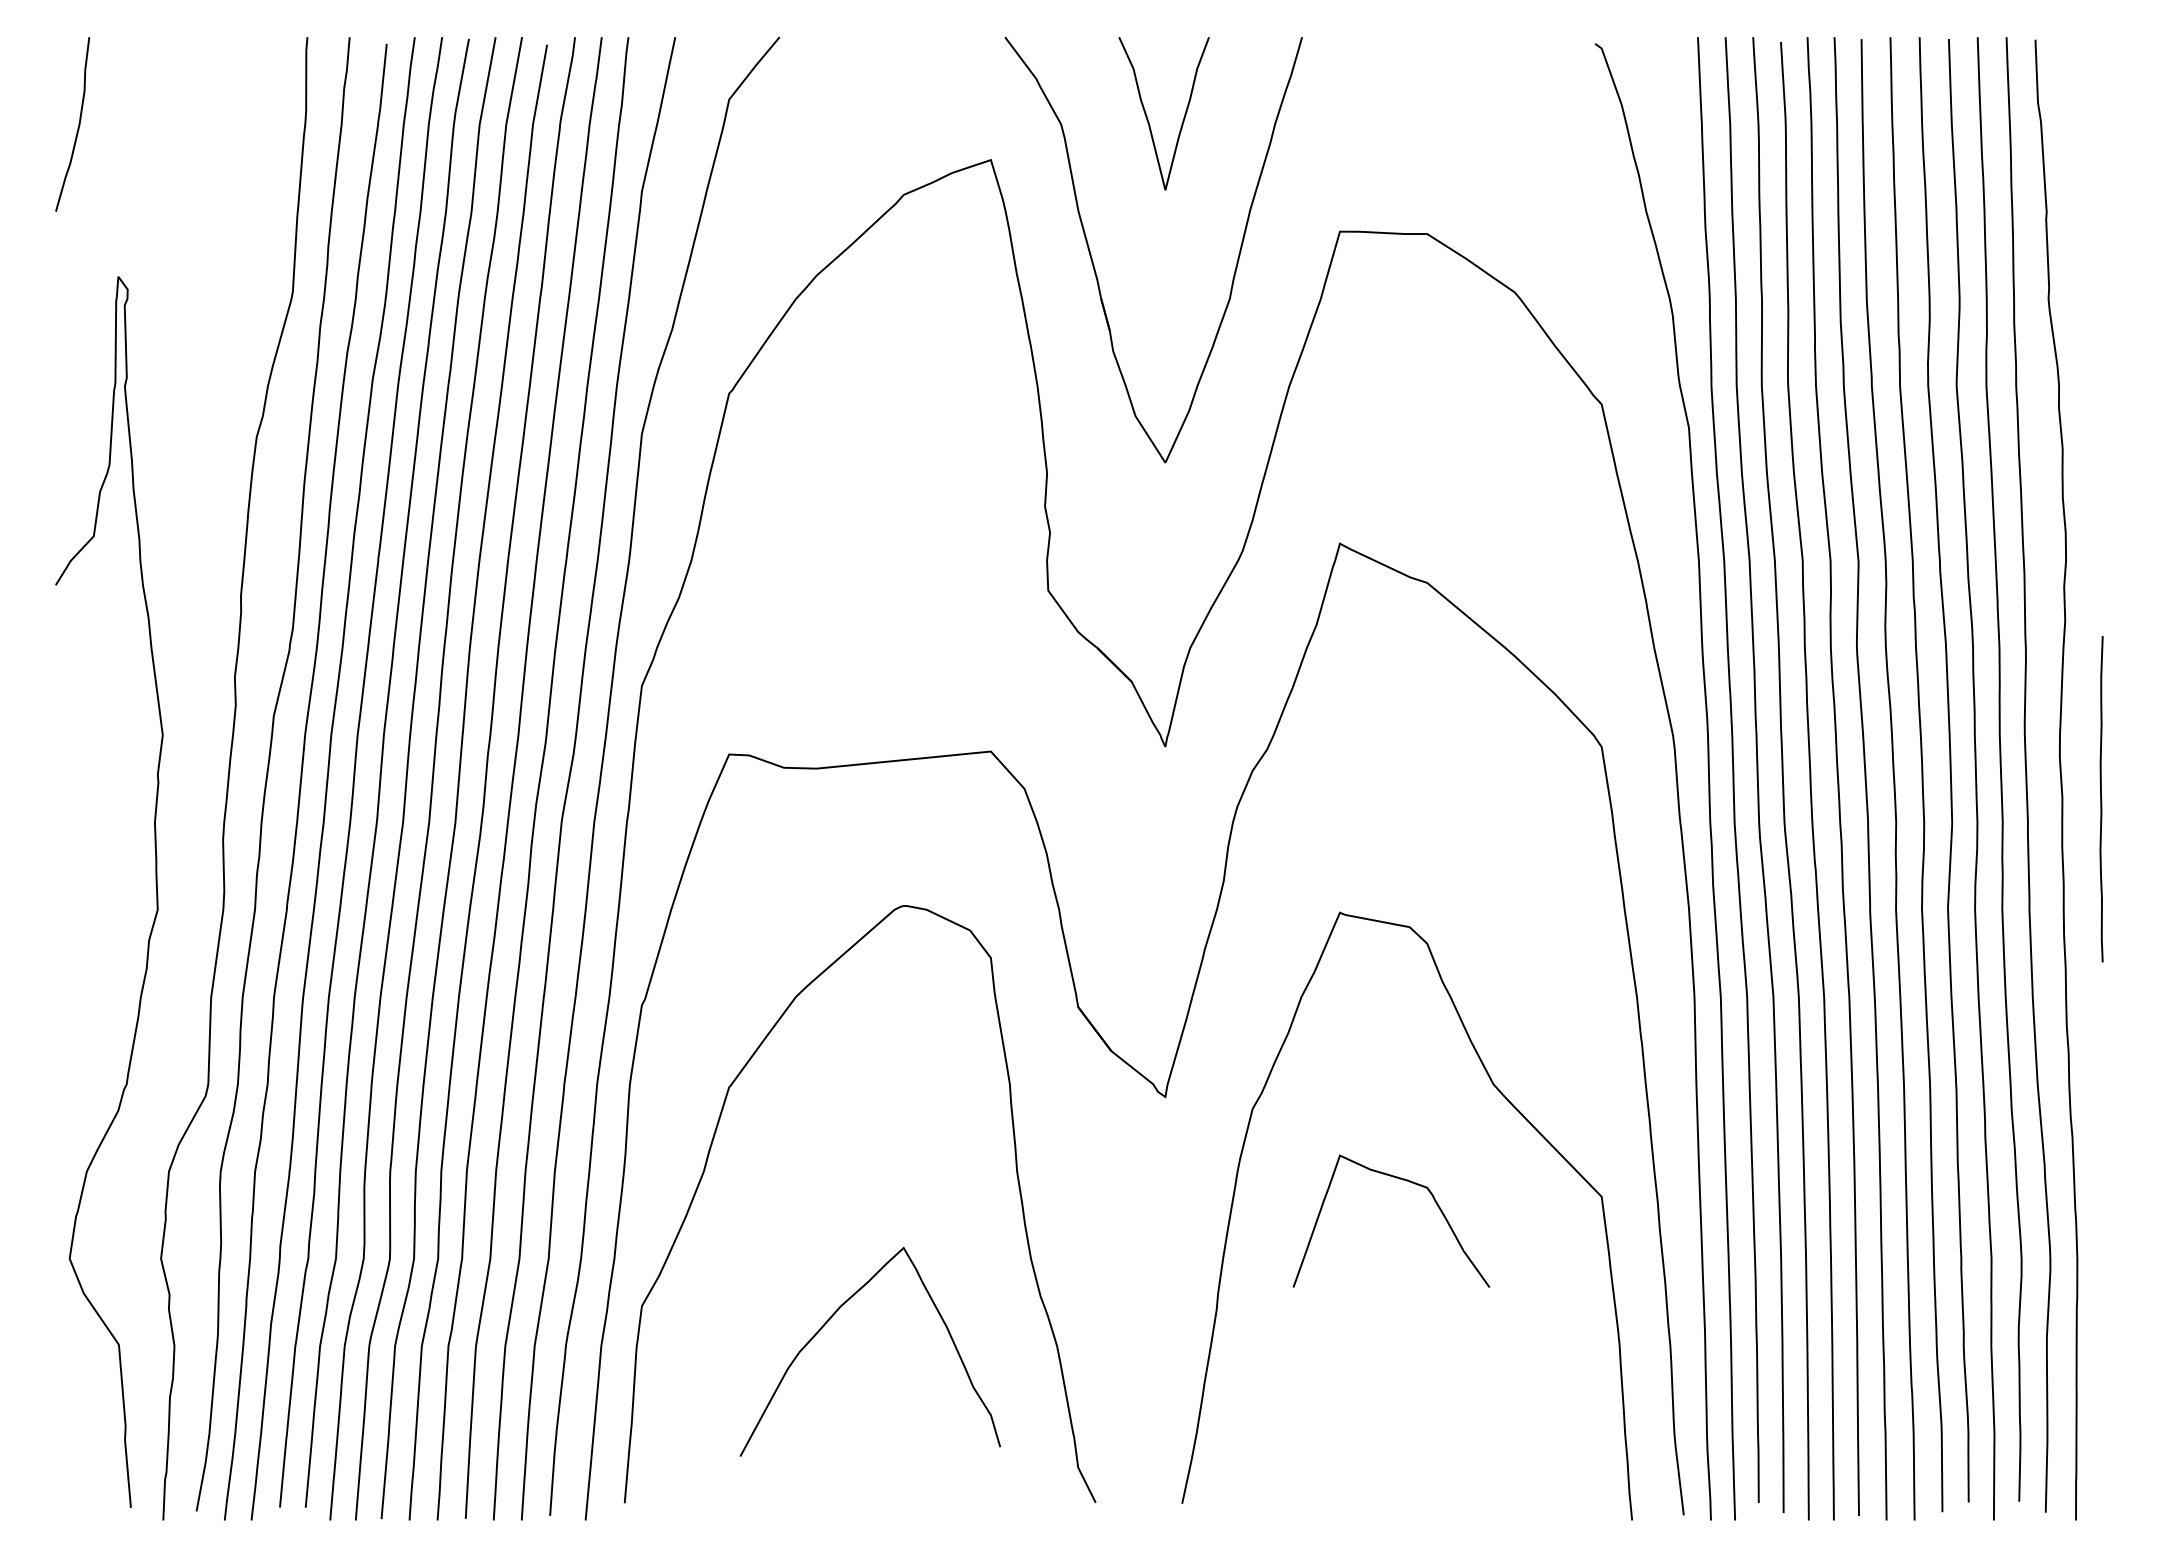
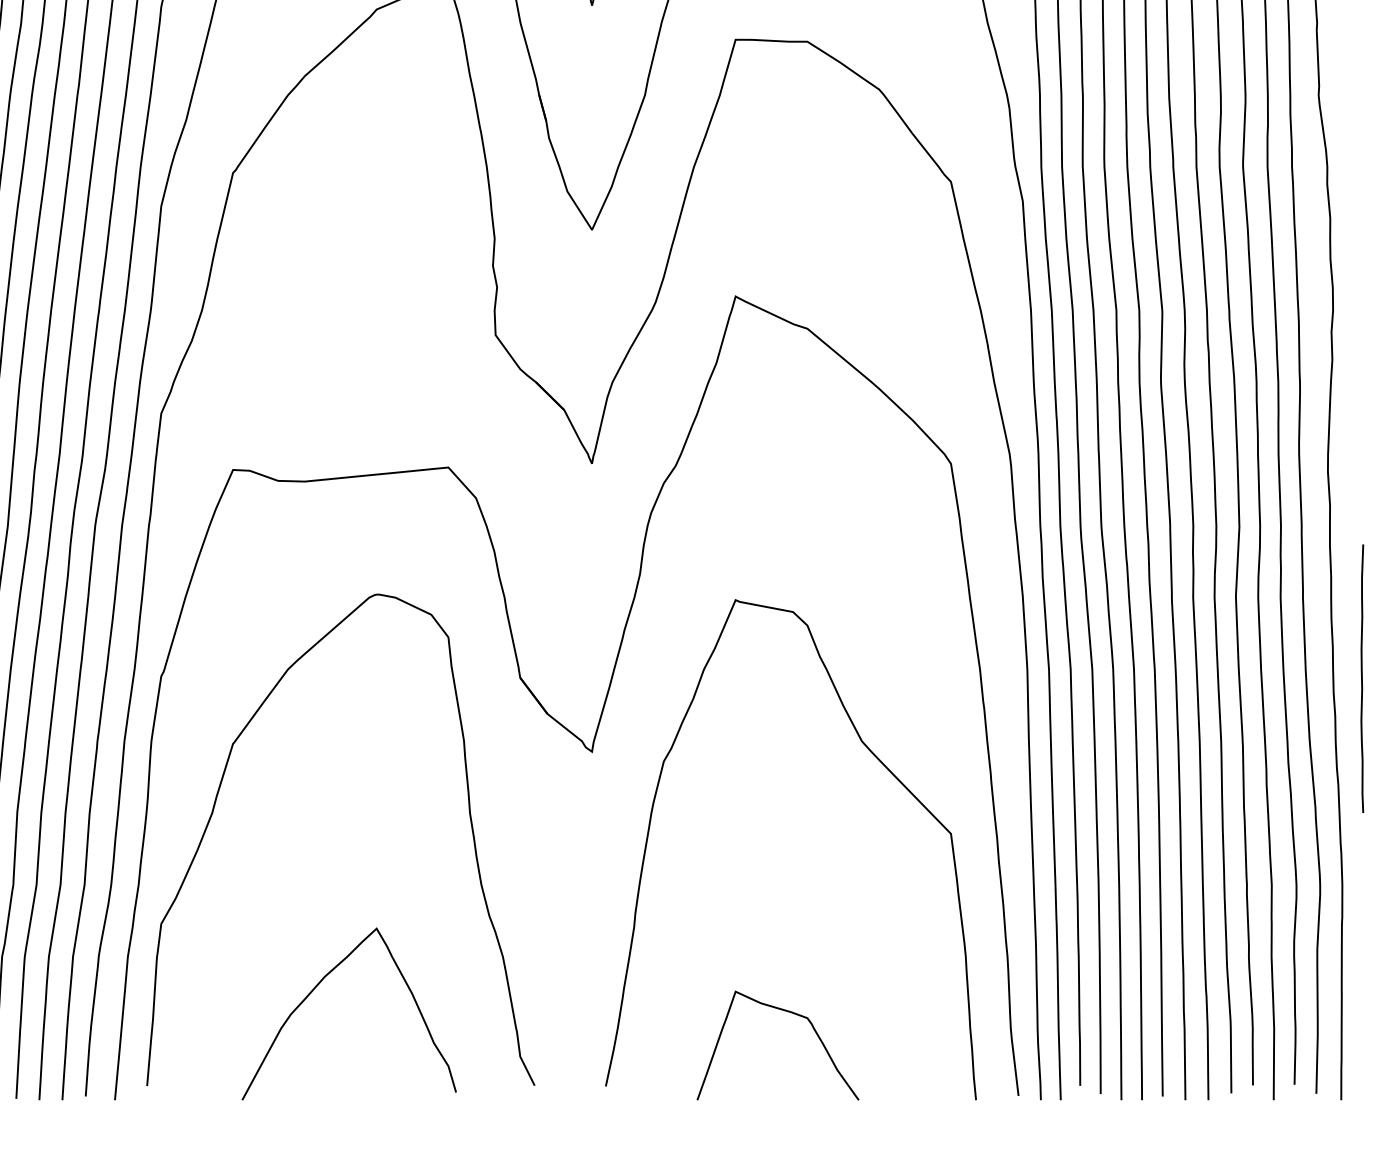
curve: (2101, 799) -> (1362, 678), moved
curve: (1403, 1180) -> (787, 1012), moved
curve: (833, 1316) -> (318, 985), moved

